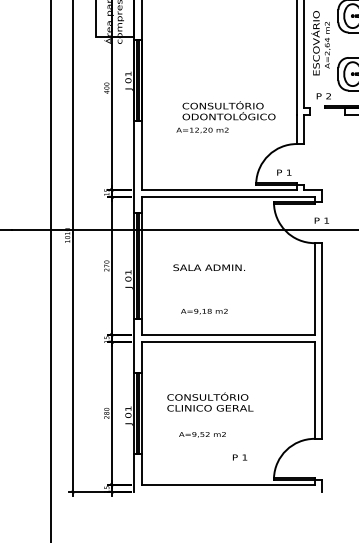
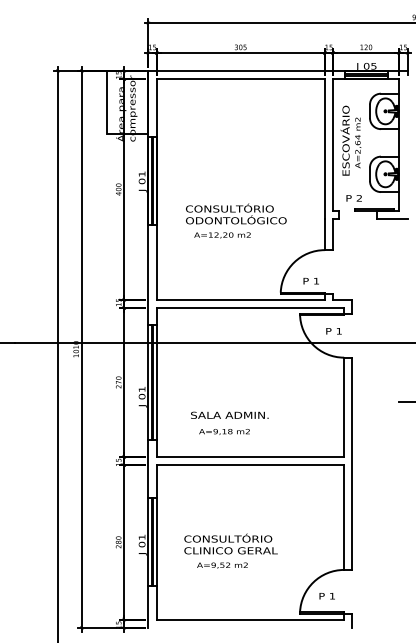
text: (229, 110) -> (236, 213), moved
text: (321, 220) -> (333, 331), moved
text: (208, 266) -> (229, 414), moved
text: (209, 401) -> (230, 543), moved
text: (239, 457) -> (326, 596), moved

